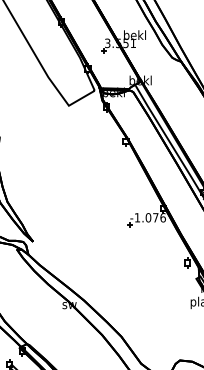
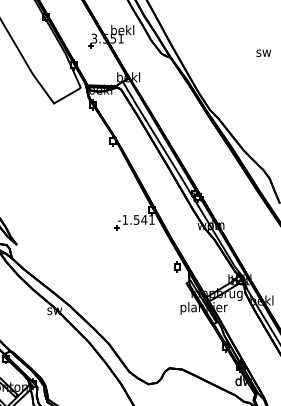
text: (154, 217) -> (143, 219), -1.076 -> -1.541

